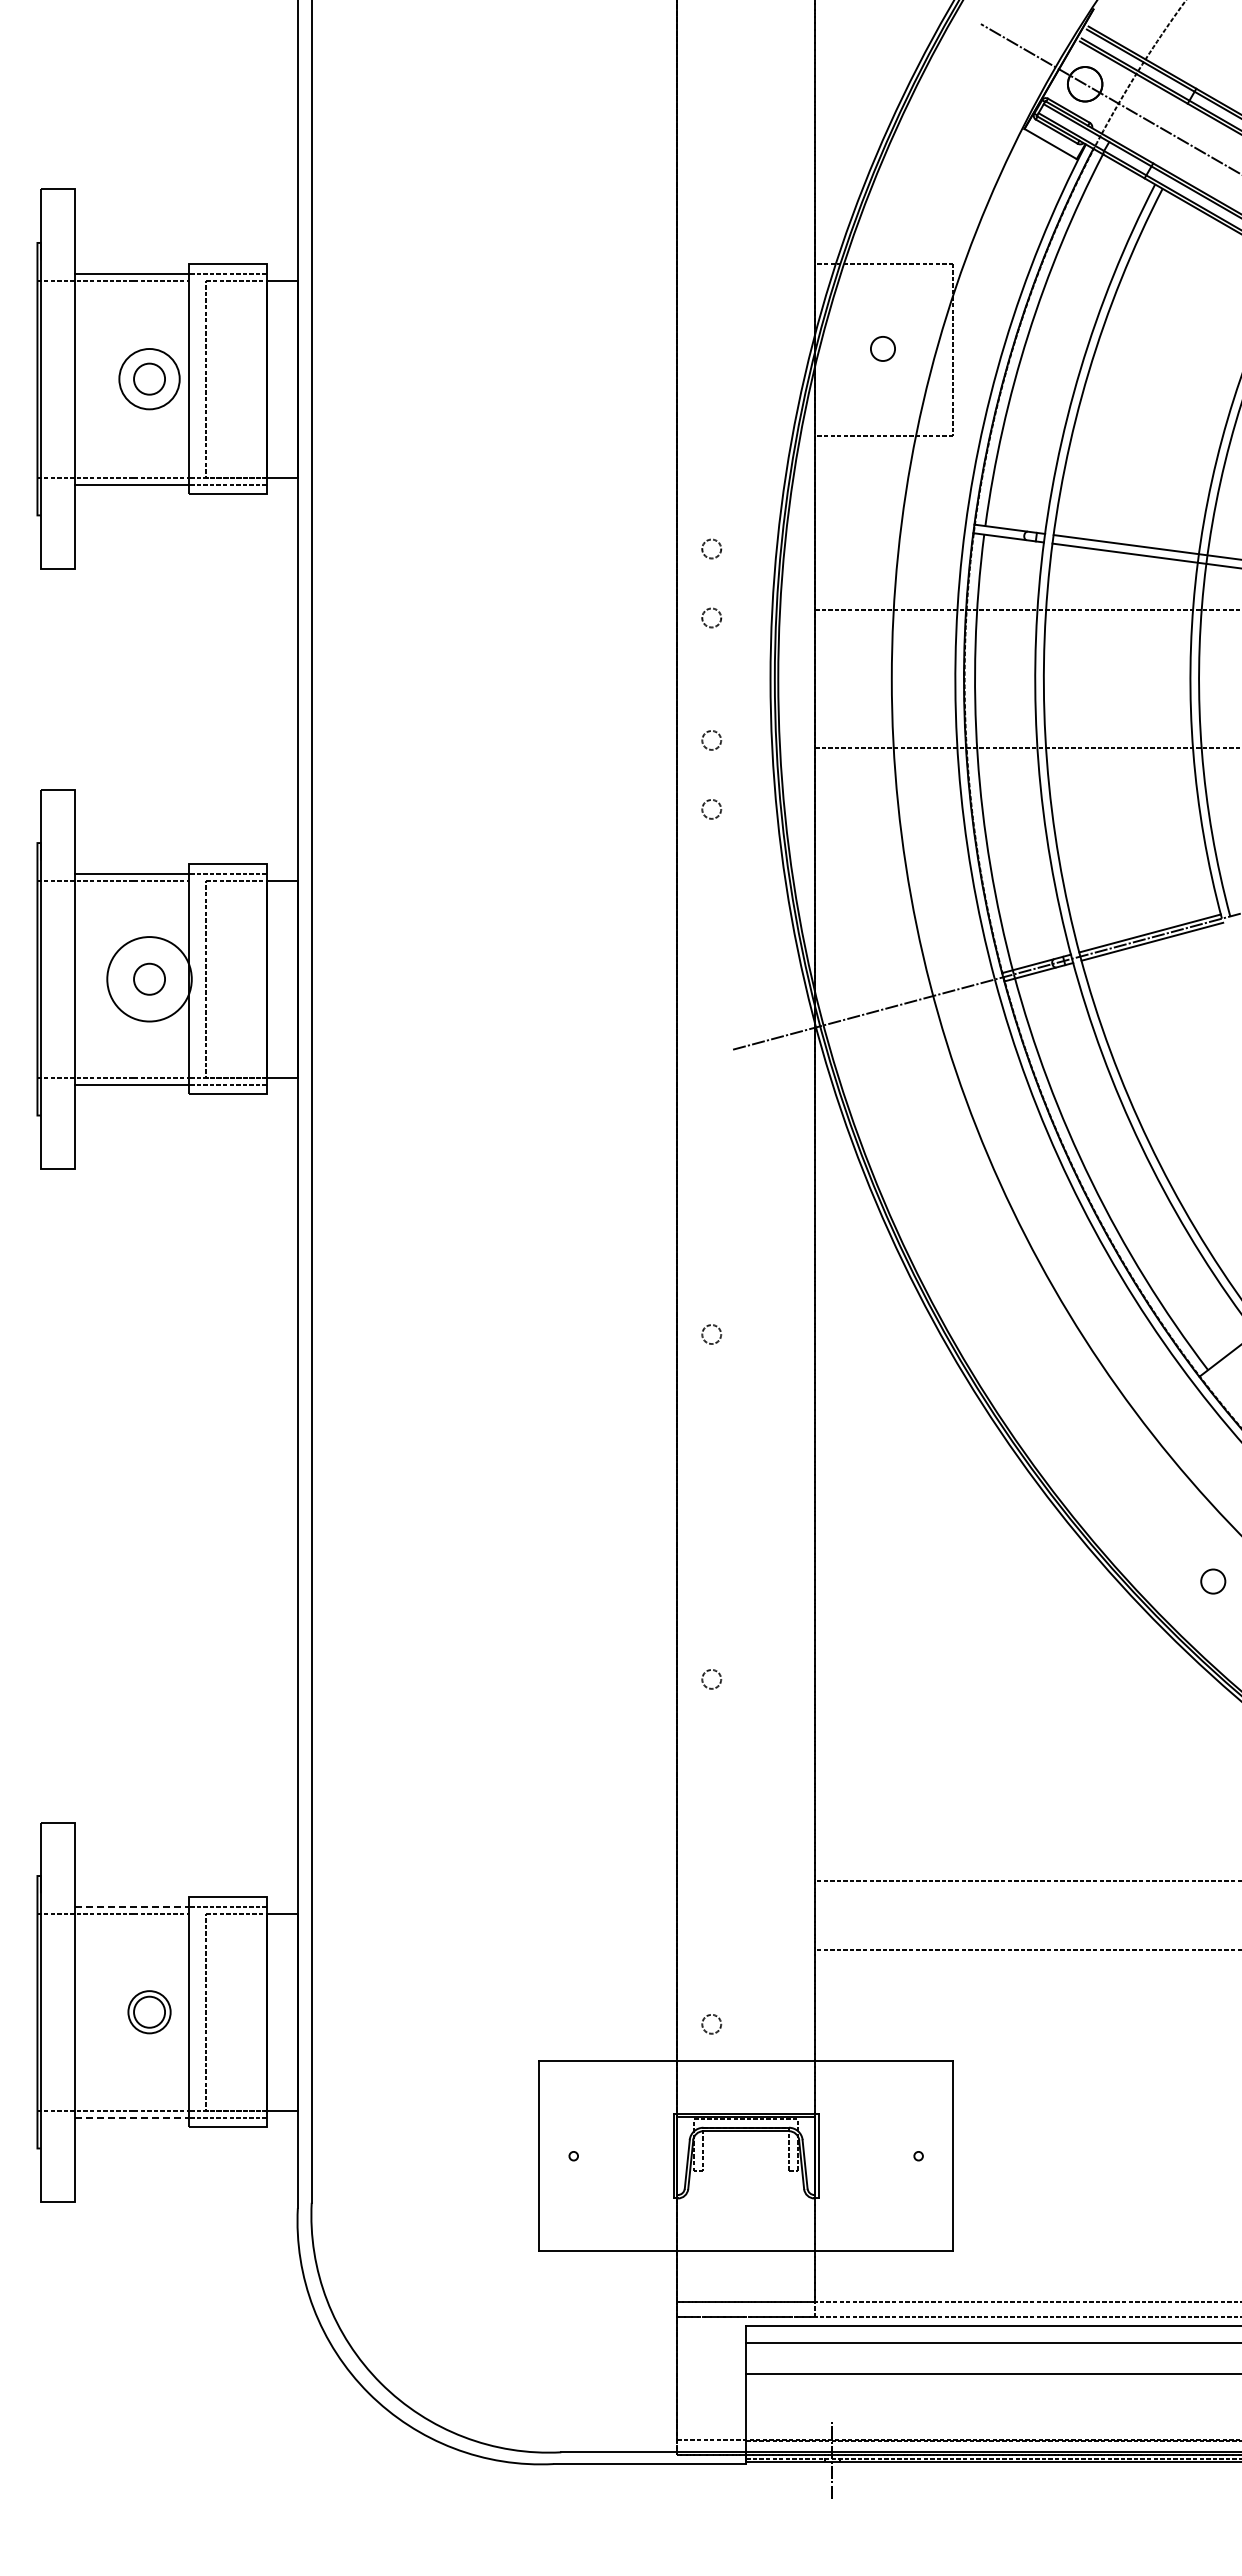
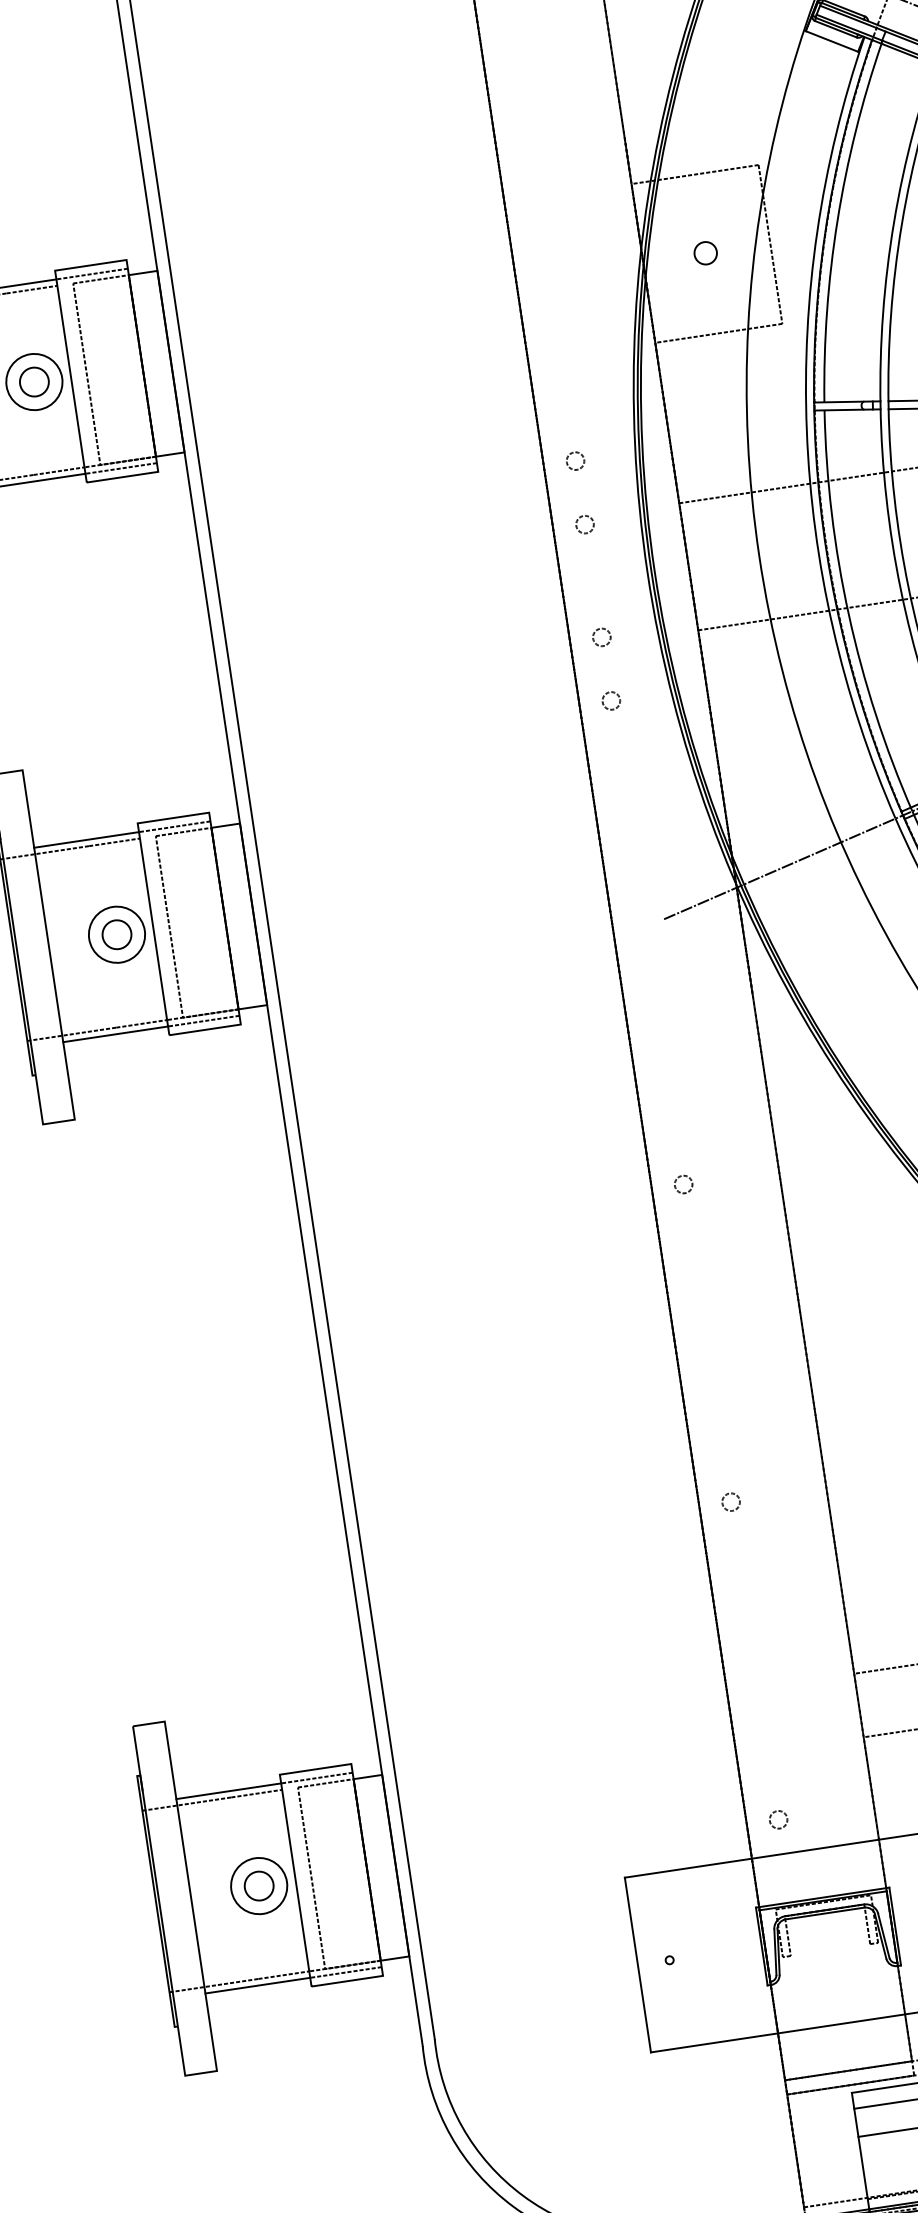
circle: (149, 979) -> (116, 934), size x0.71
line: (132, 1906) -> (228, 1791), dashed -> solid
circle: (149, 2012) -> (259, 1886), size x1.43
line: (132, 2117) -> (257, 1985), dashed -> solid

